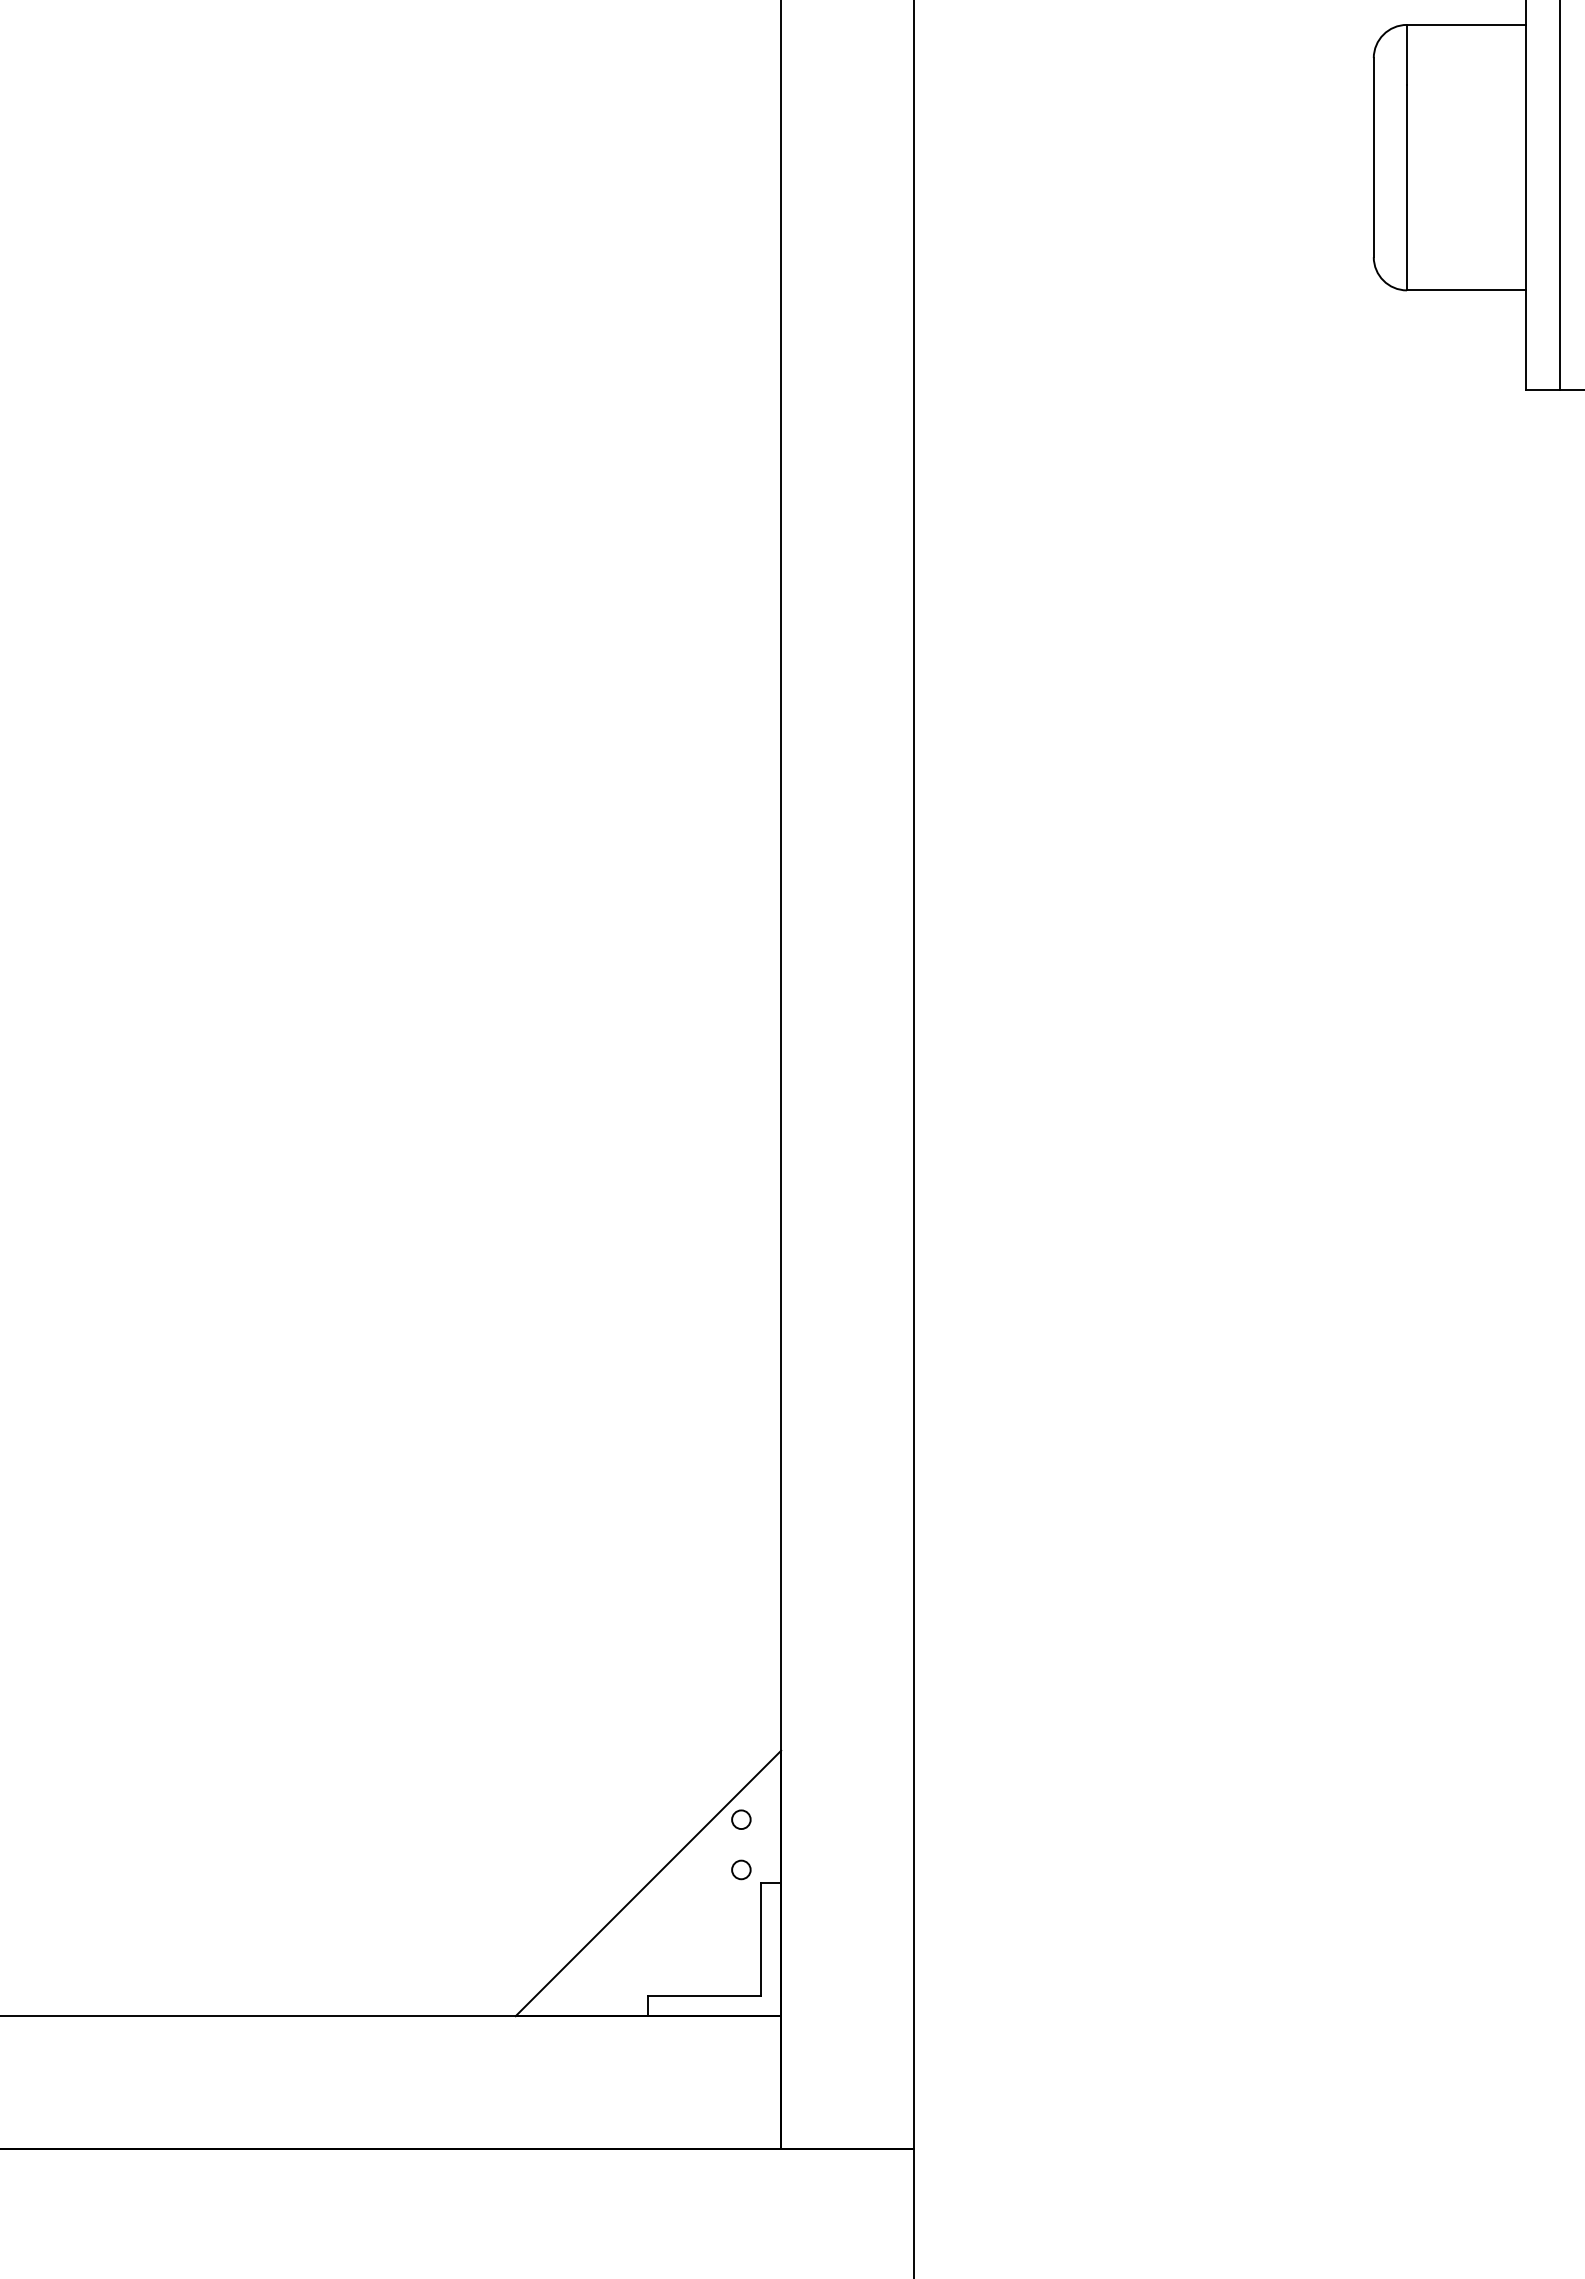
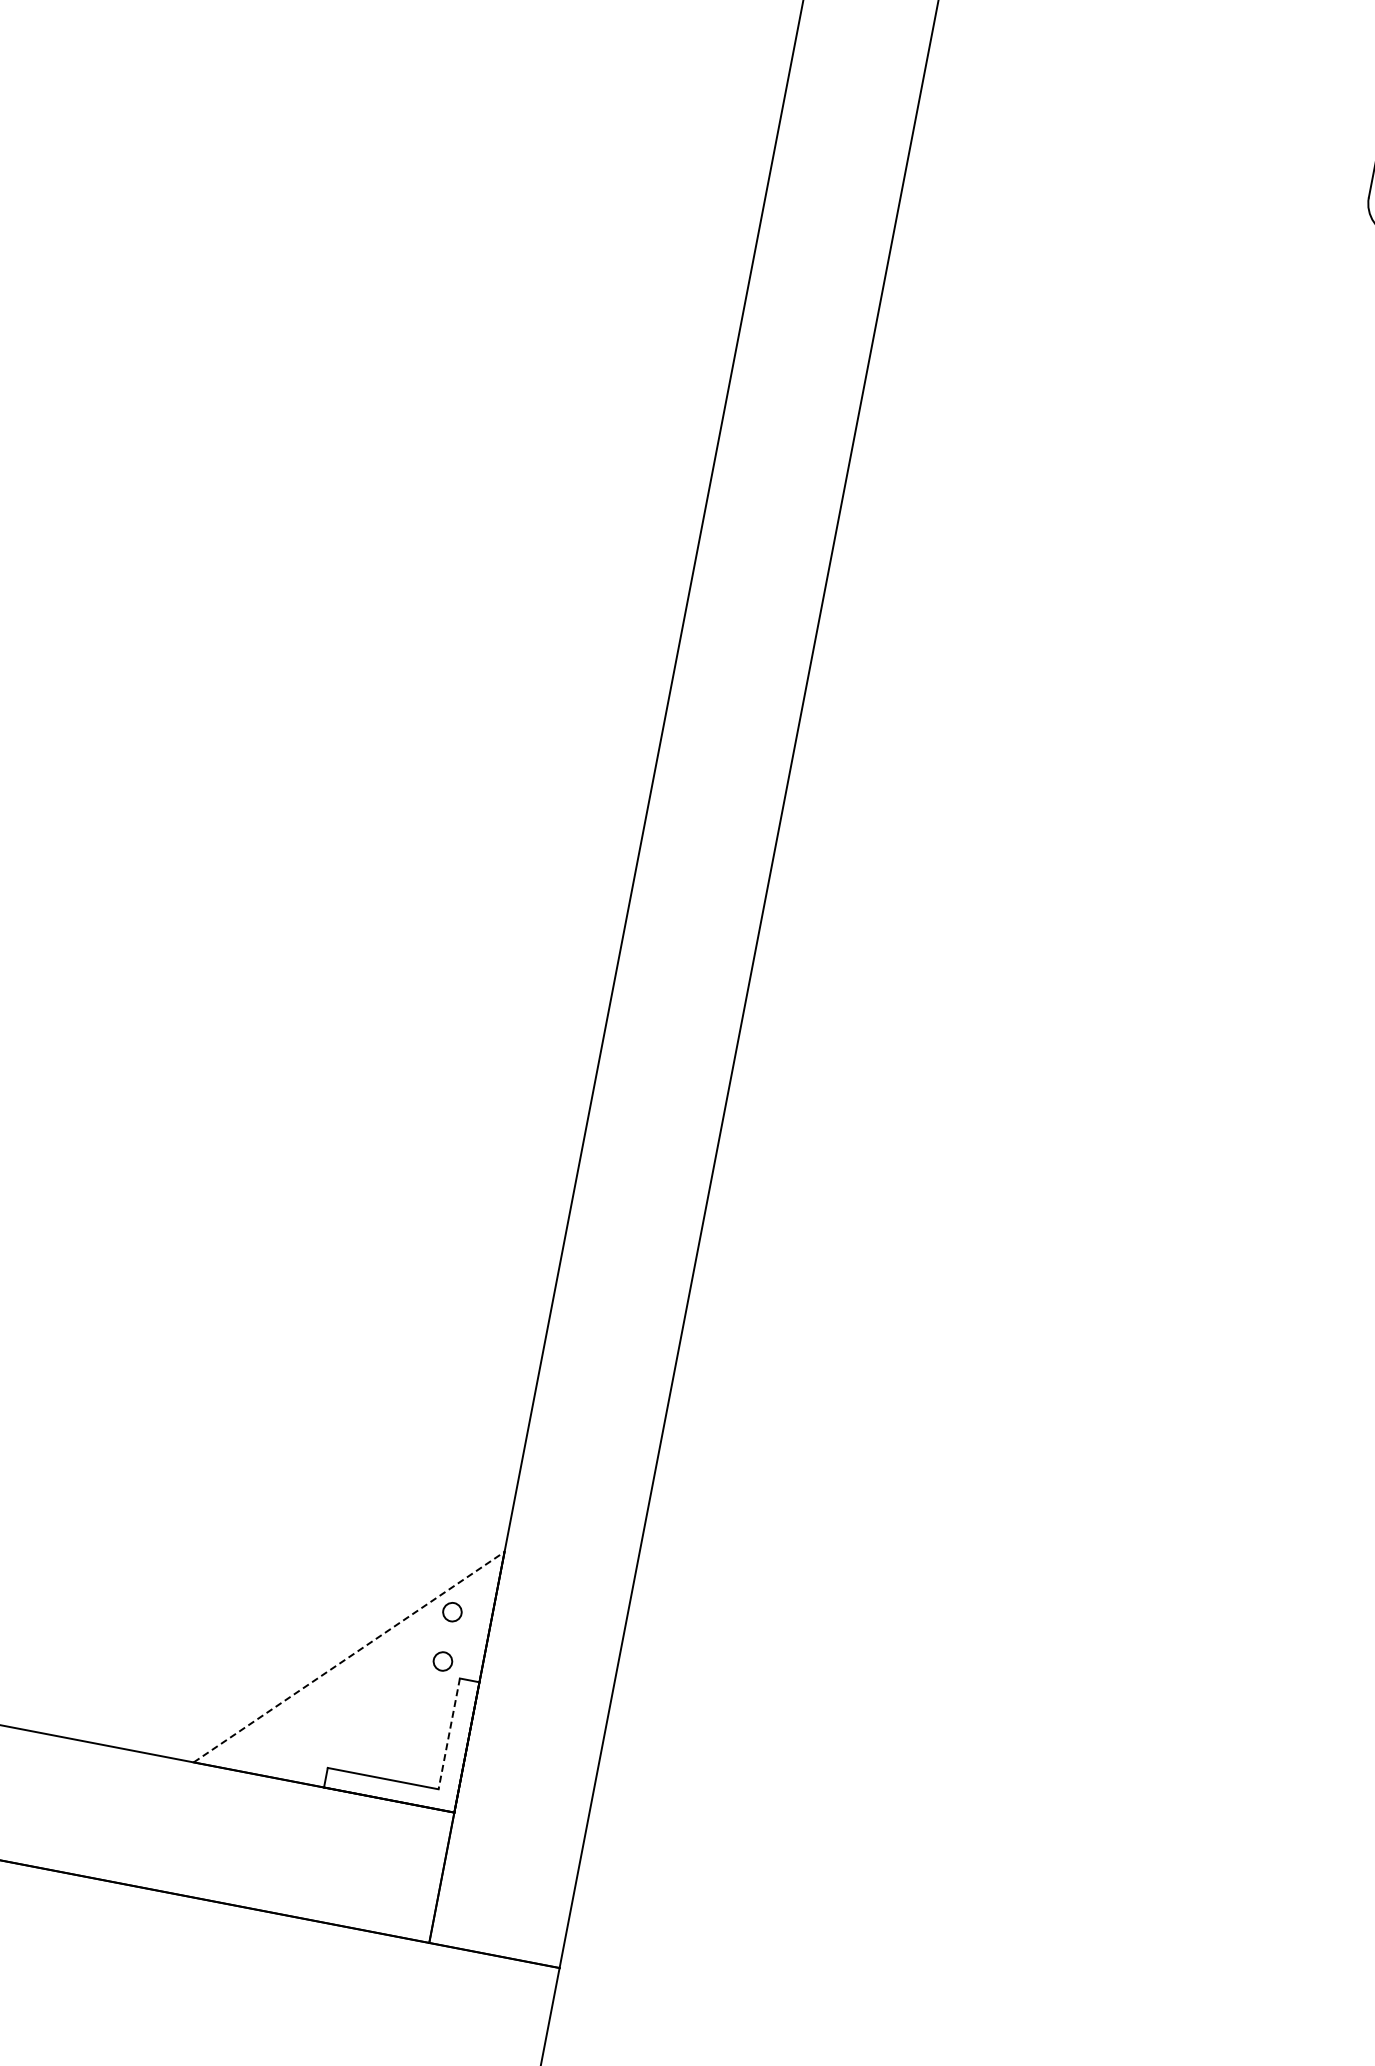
line: (648, 1883) -> (349, 1657), solid -> dashed
line: (761, 1940) -> (449, 1734), solid -> dashed

